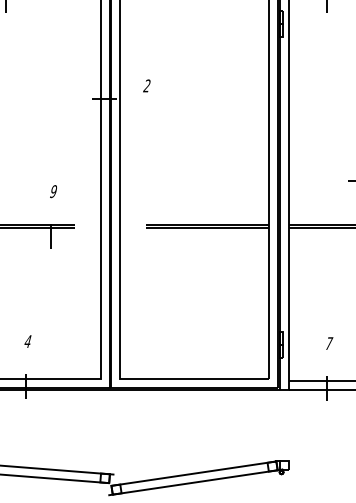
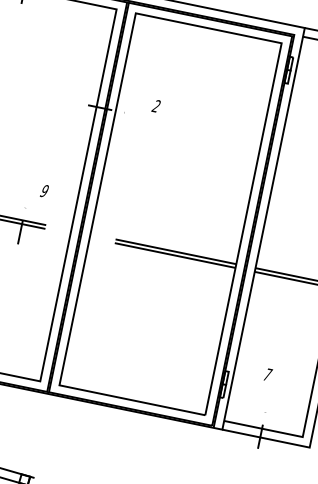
text: (146, 85) -> (155, 105), moved
text: (53, 191) -> (44, 191), moved
text: (329, 343) -> (268, 374), moved

